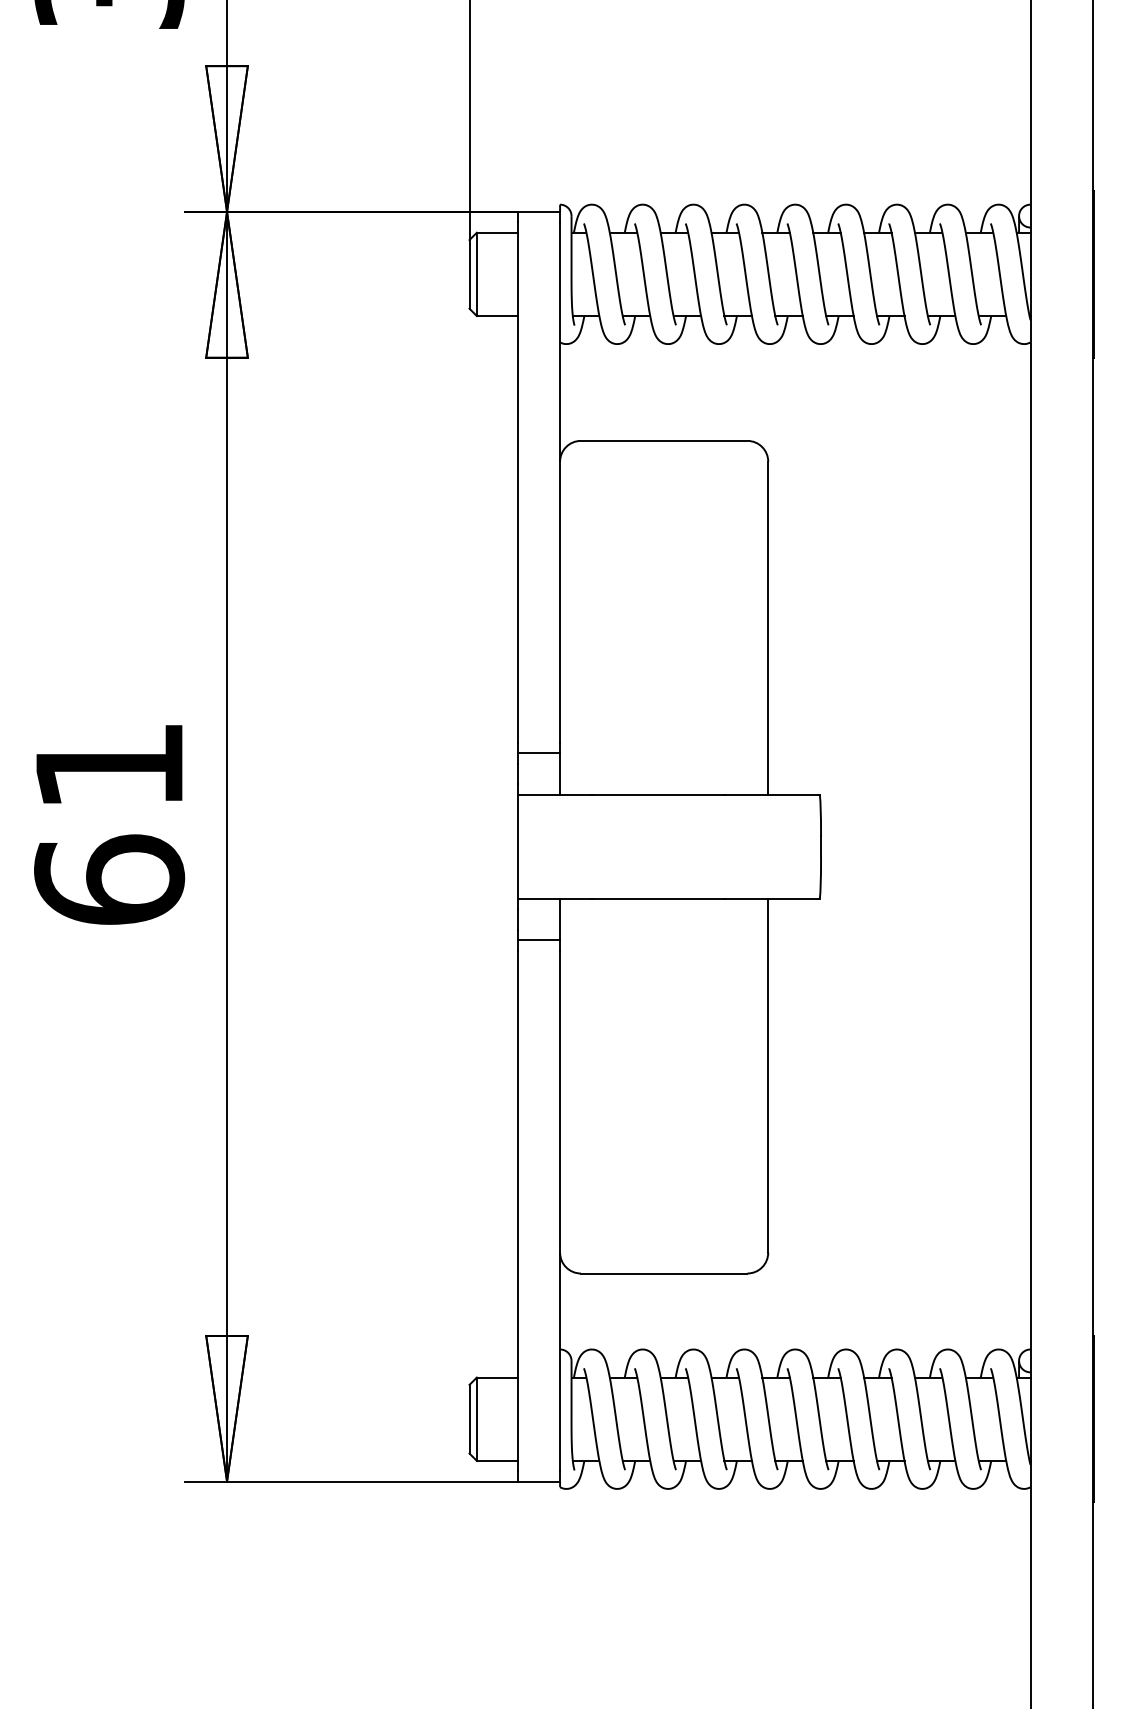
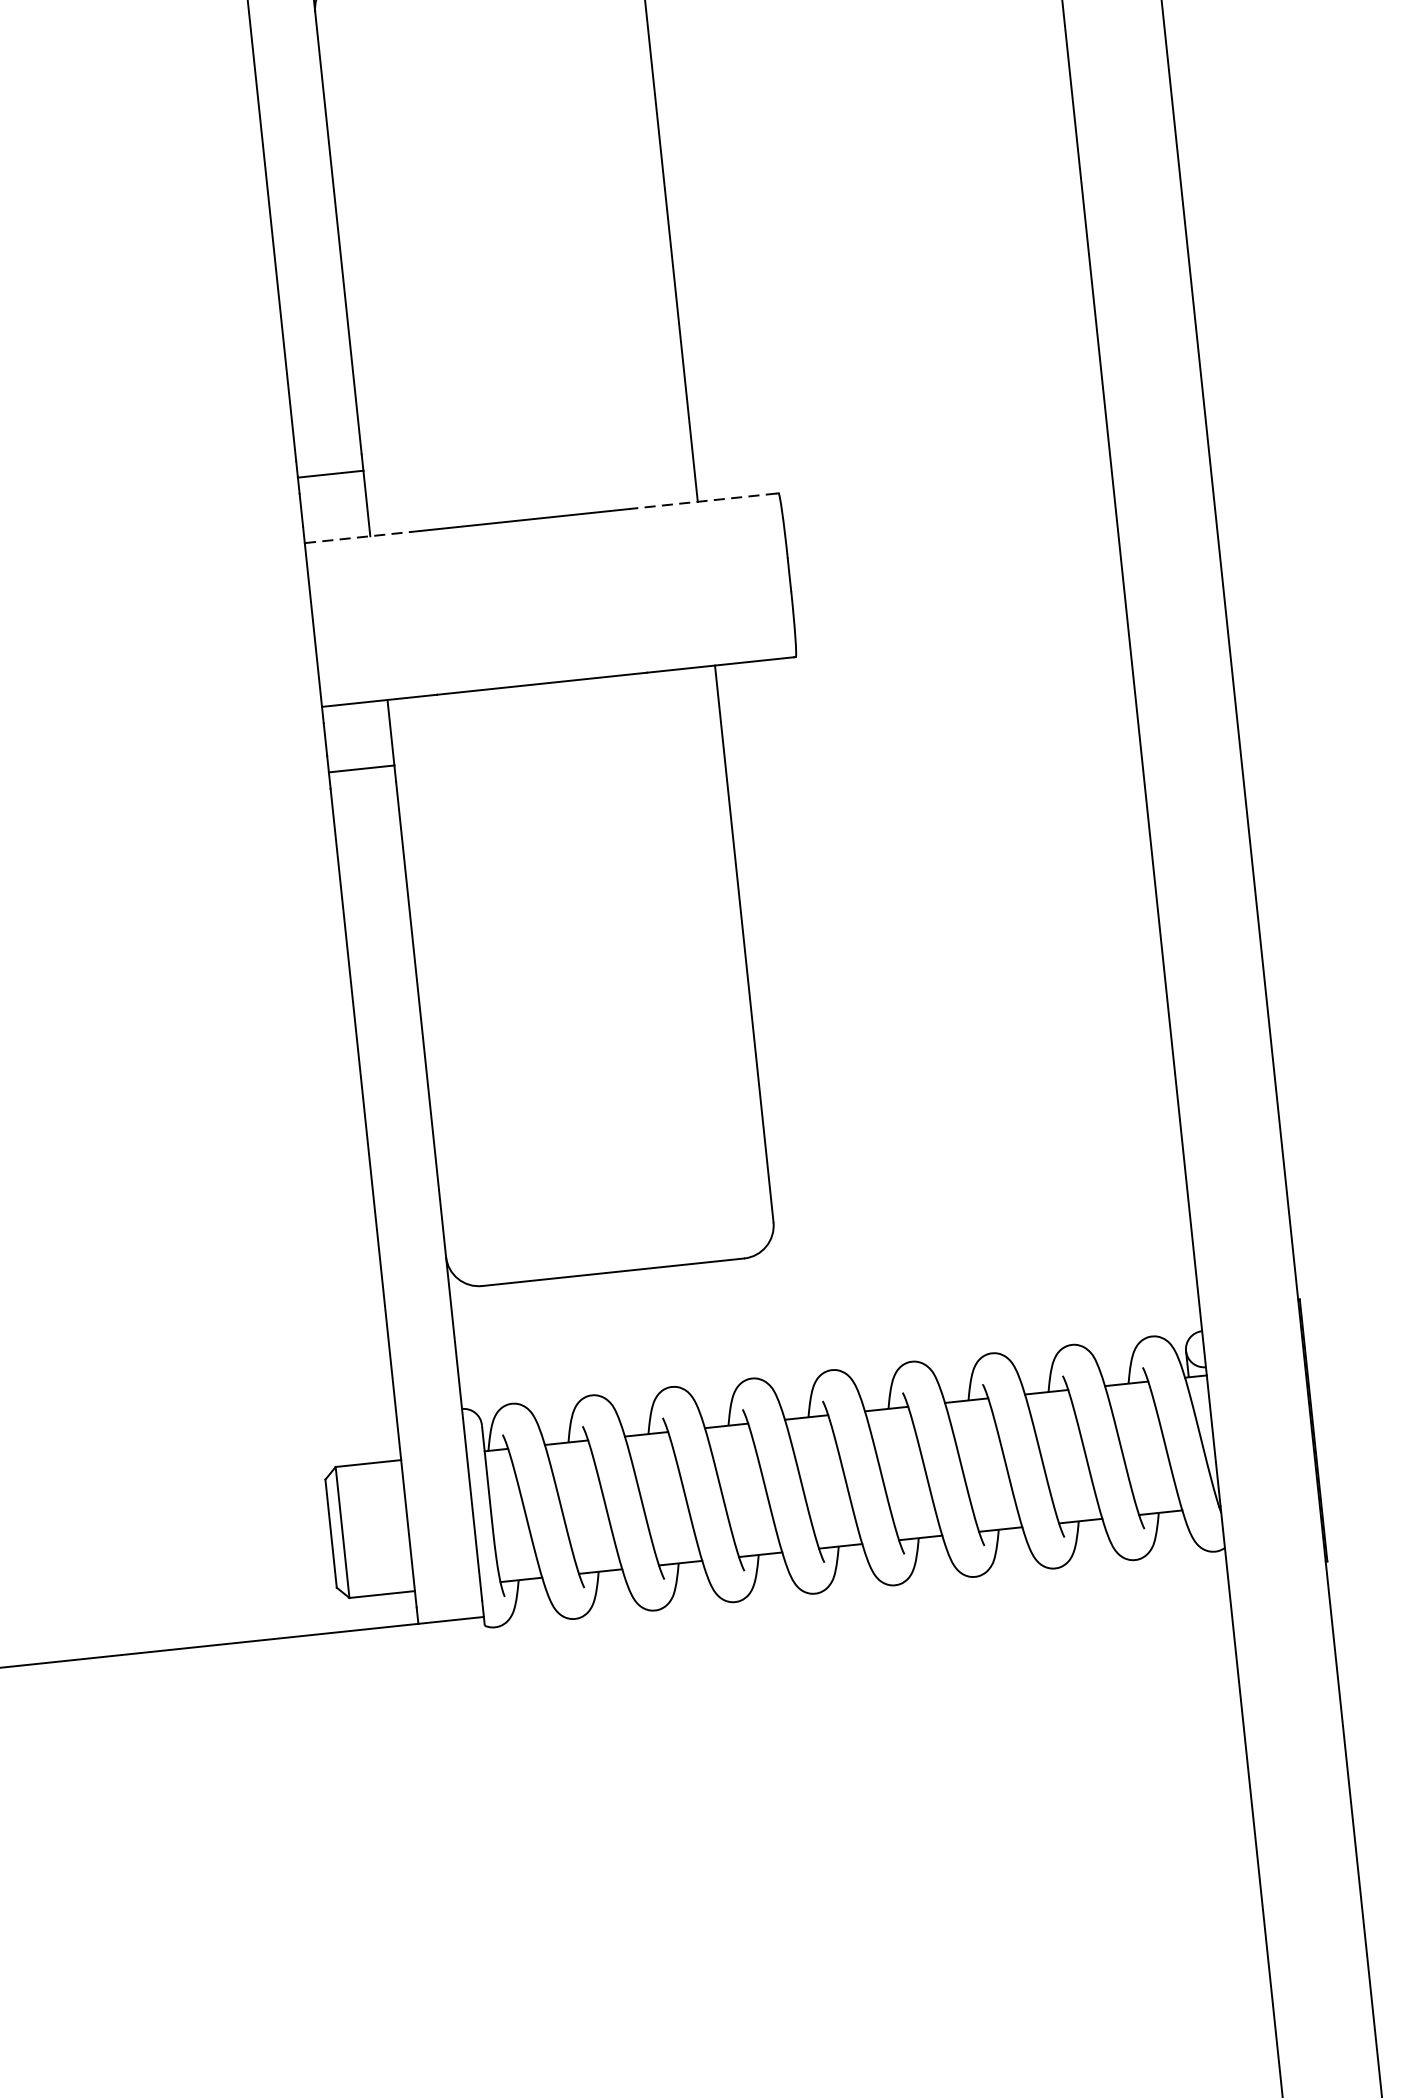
line: (555, 794) -> (363, 536), solid -> dashed
line: (771, 794) -> (702, 500), solid -> dashed

